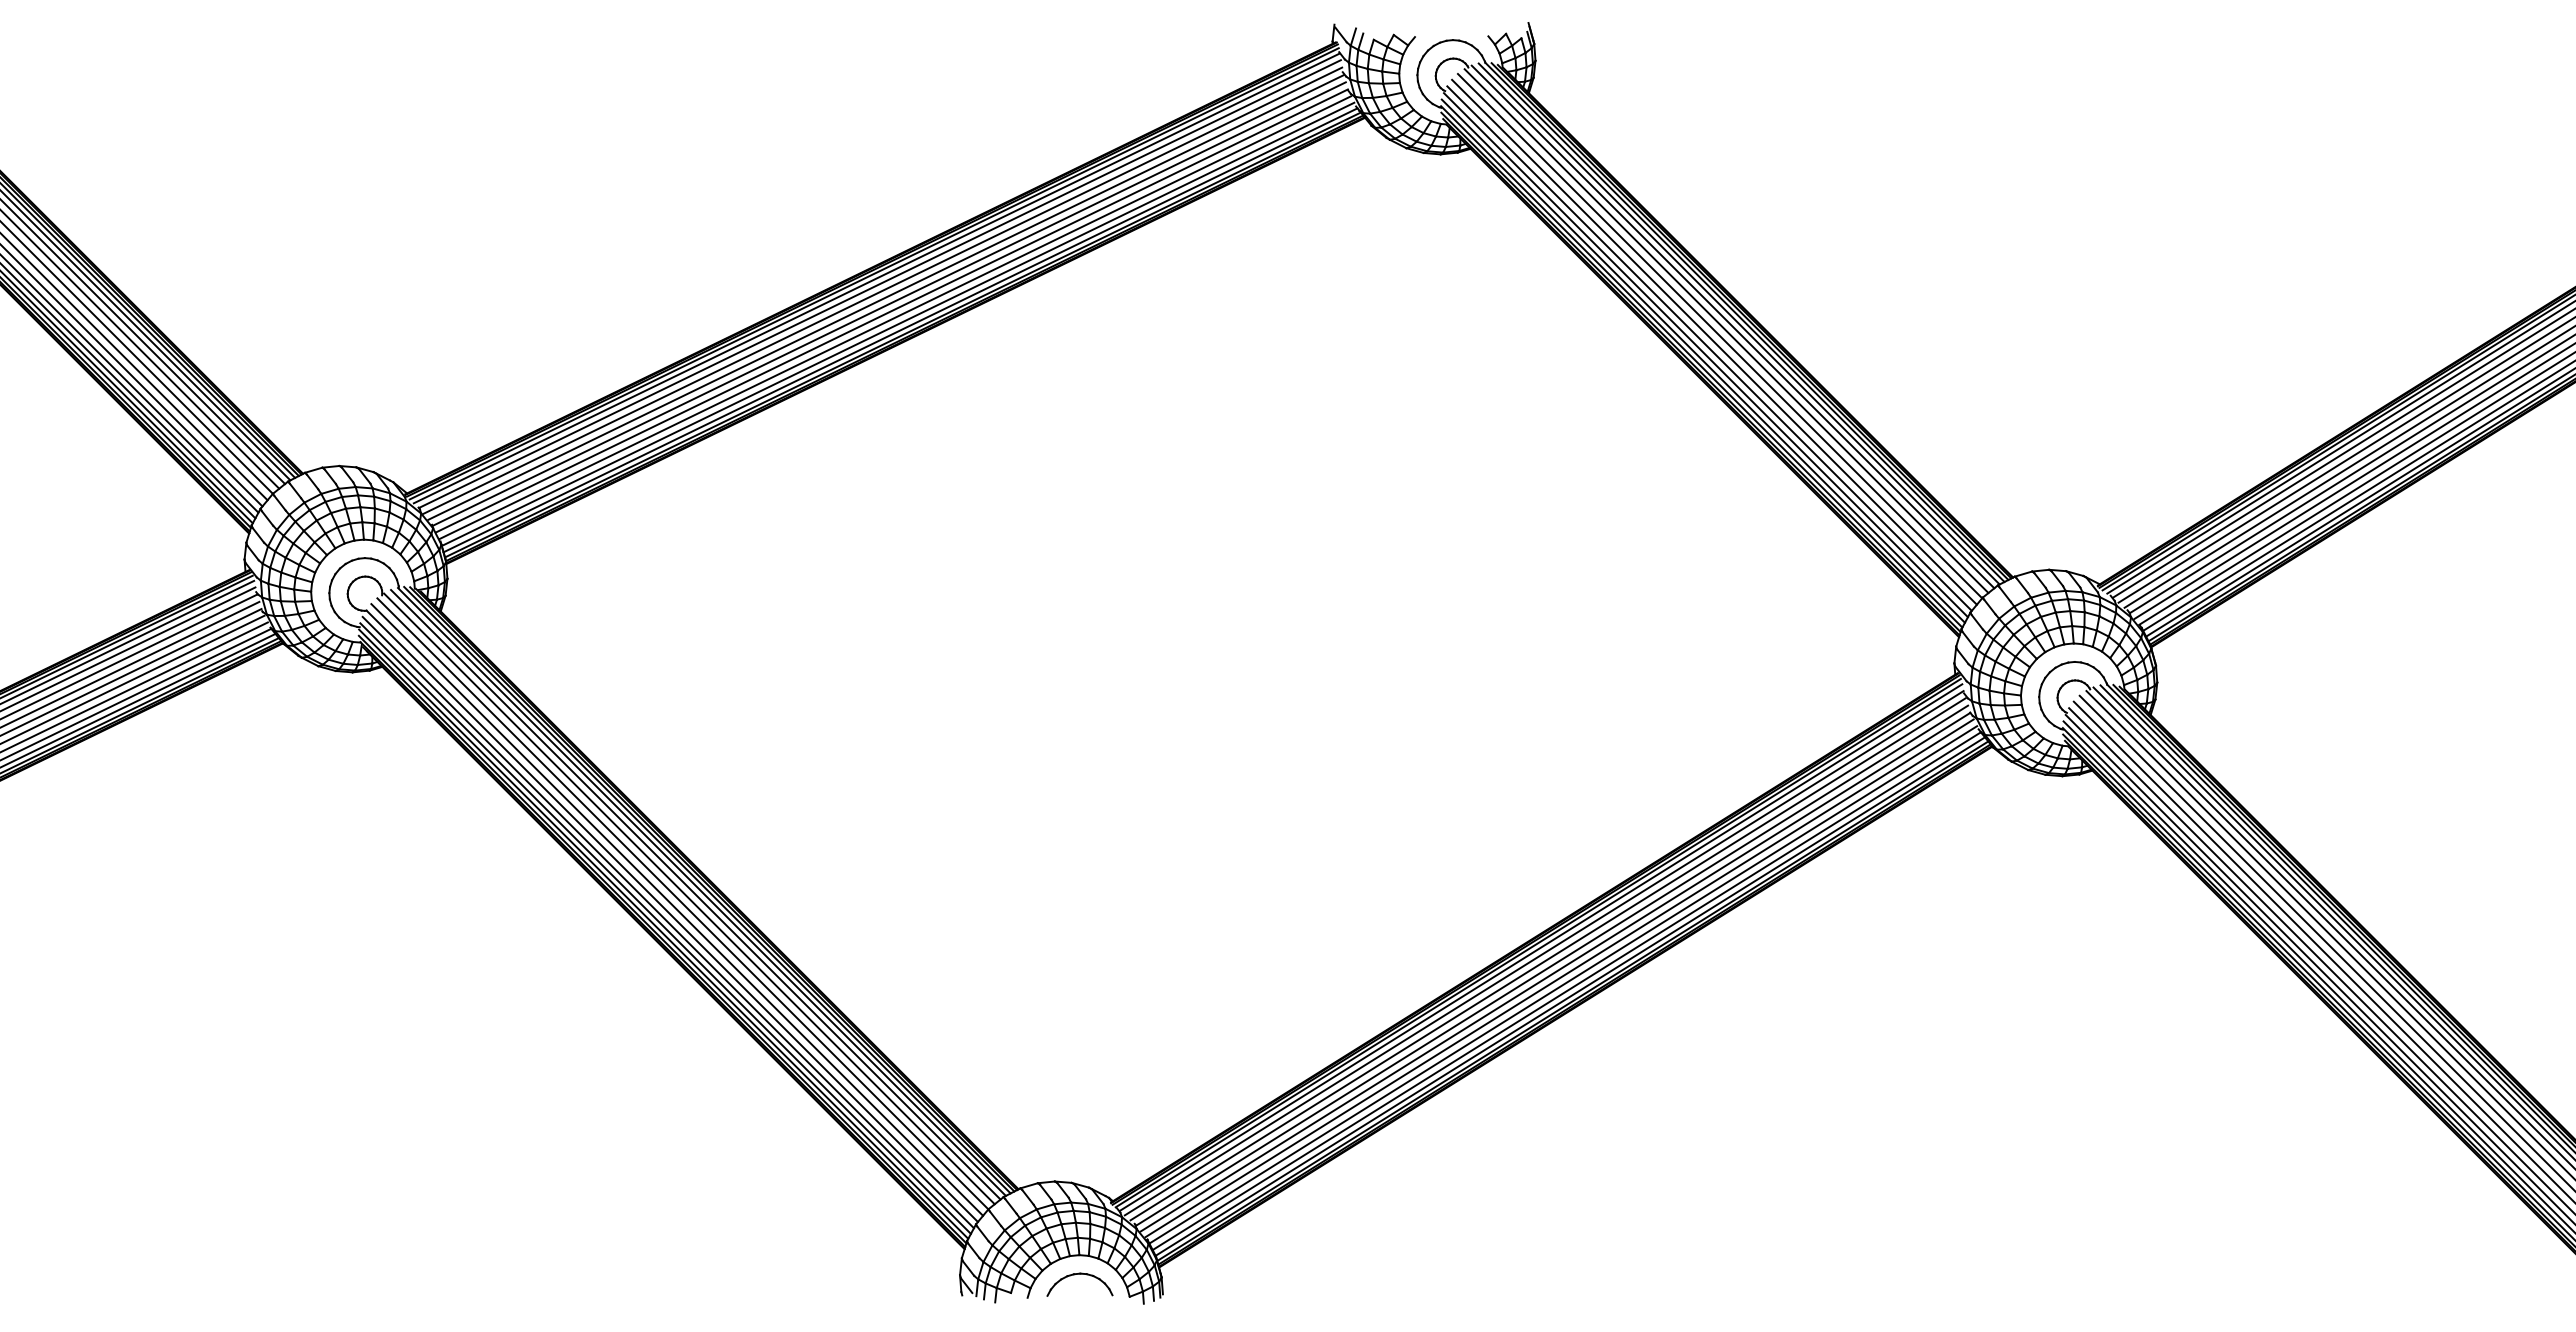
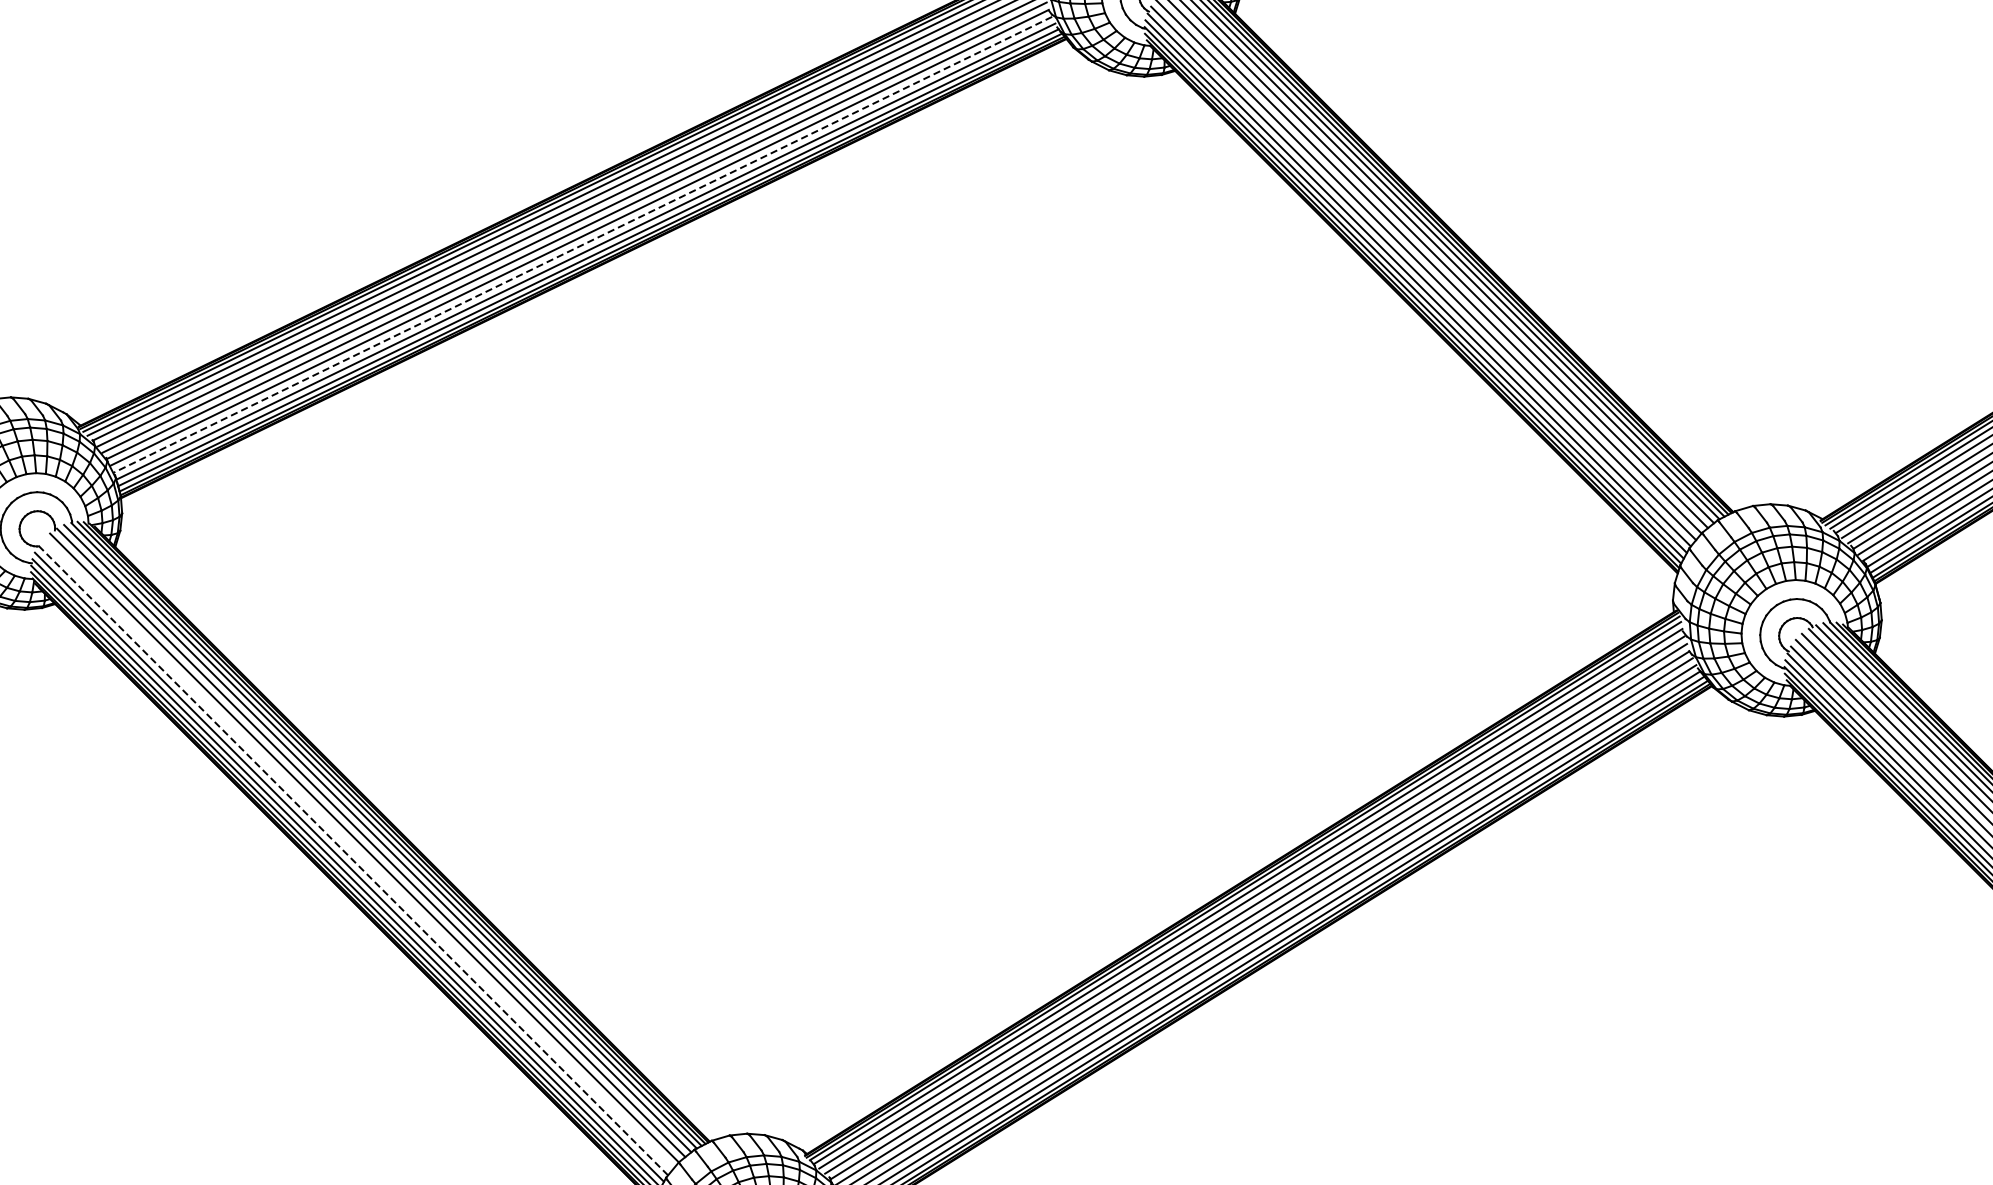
line: (895, 317) -> (583, 244), solid -> dashed
line: (677, 909) -> (358, 853), removed
line: (671, 915) -> (352, 859), solid -> dashed

